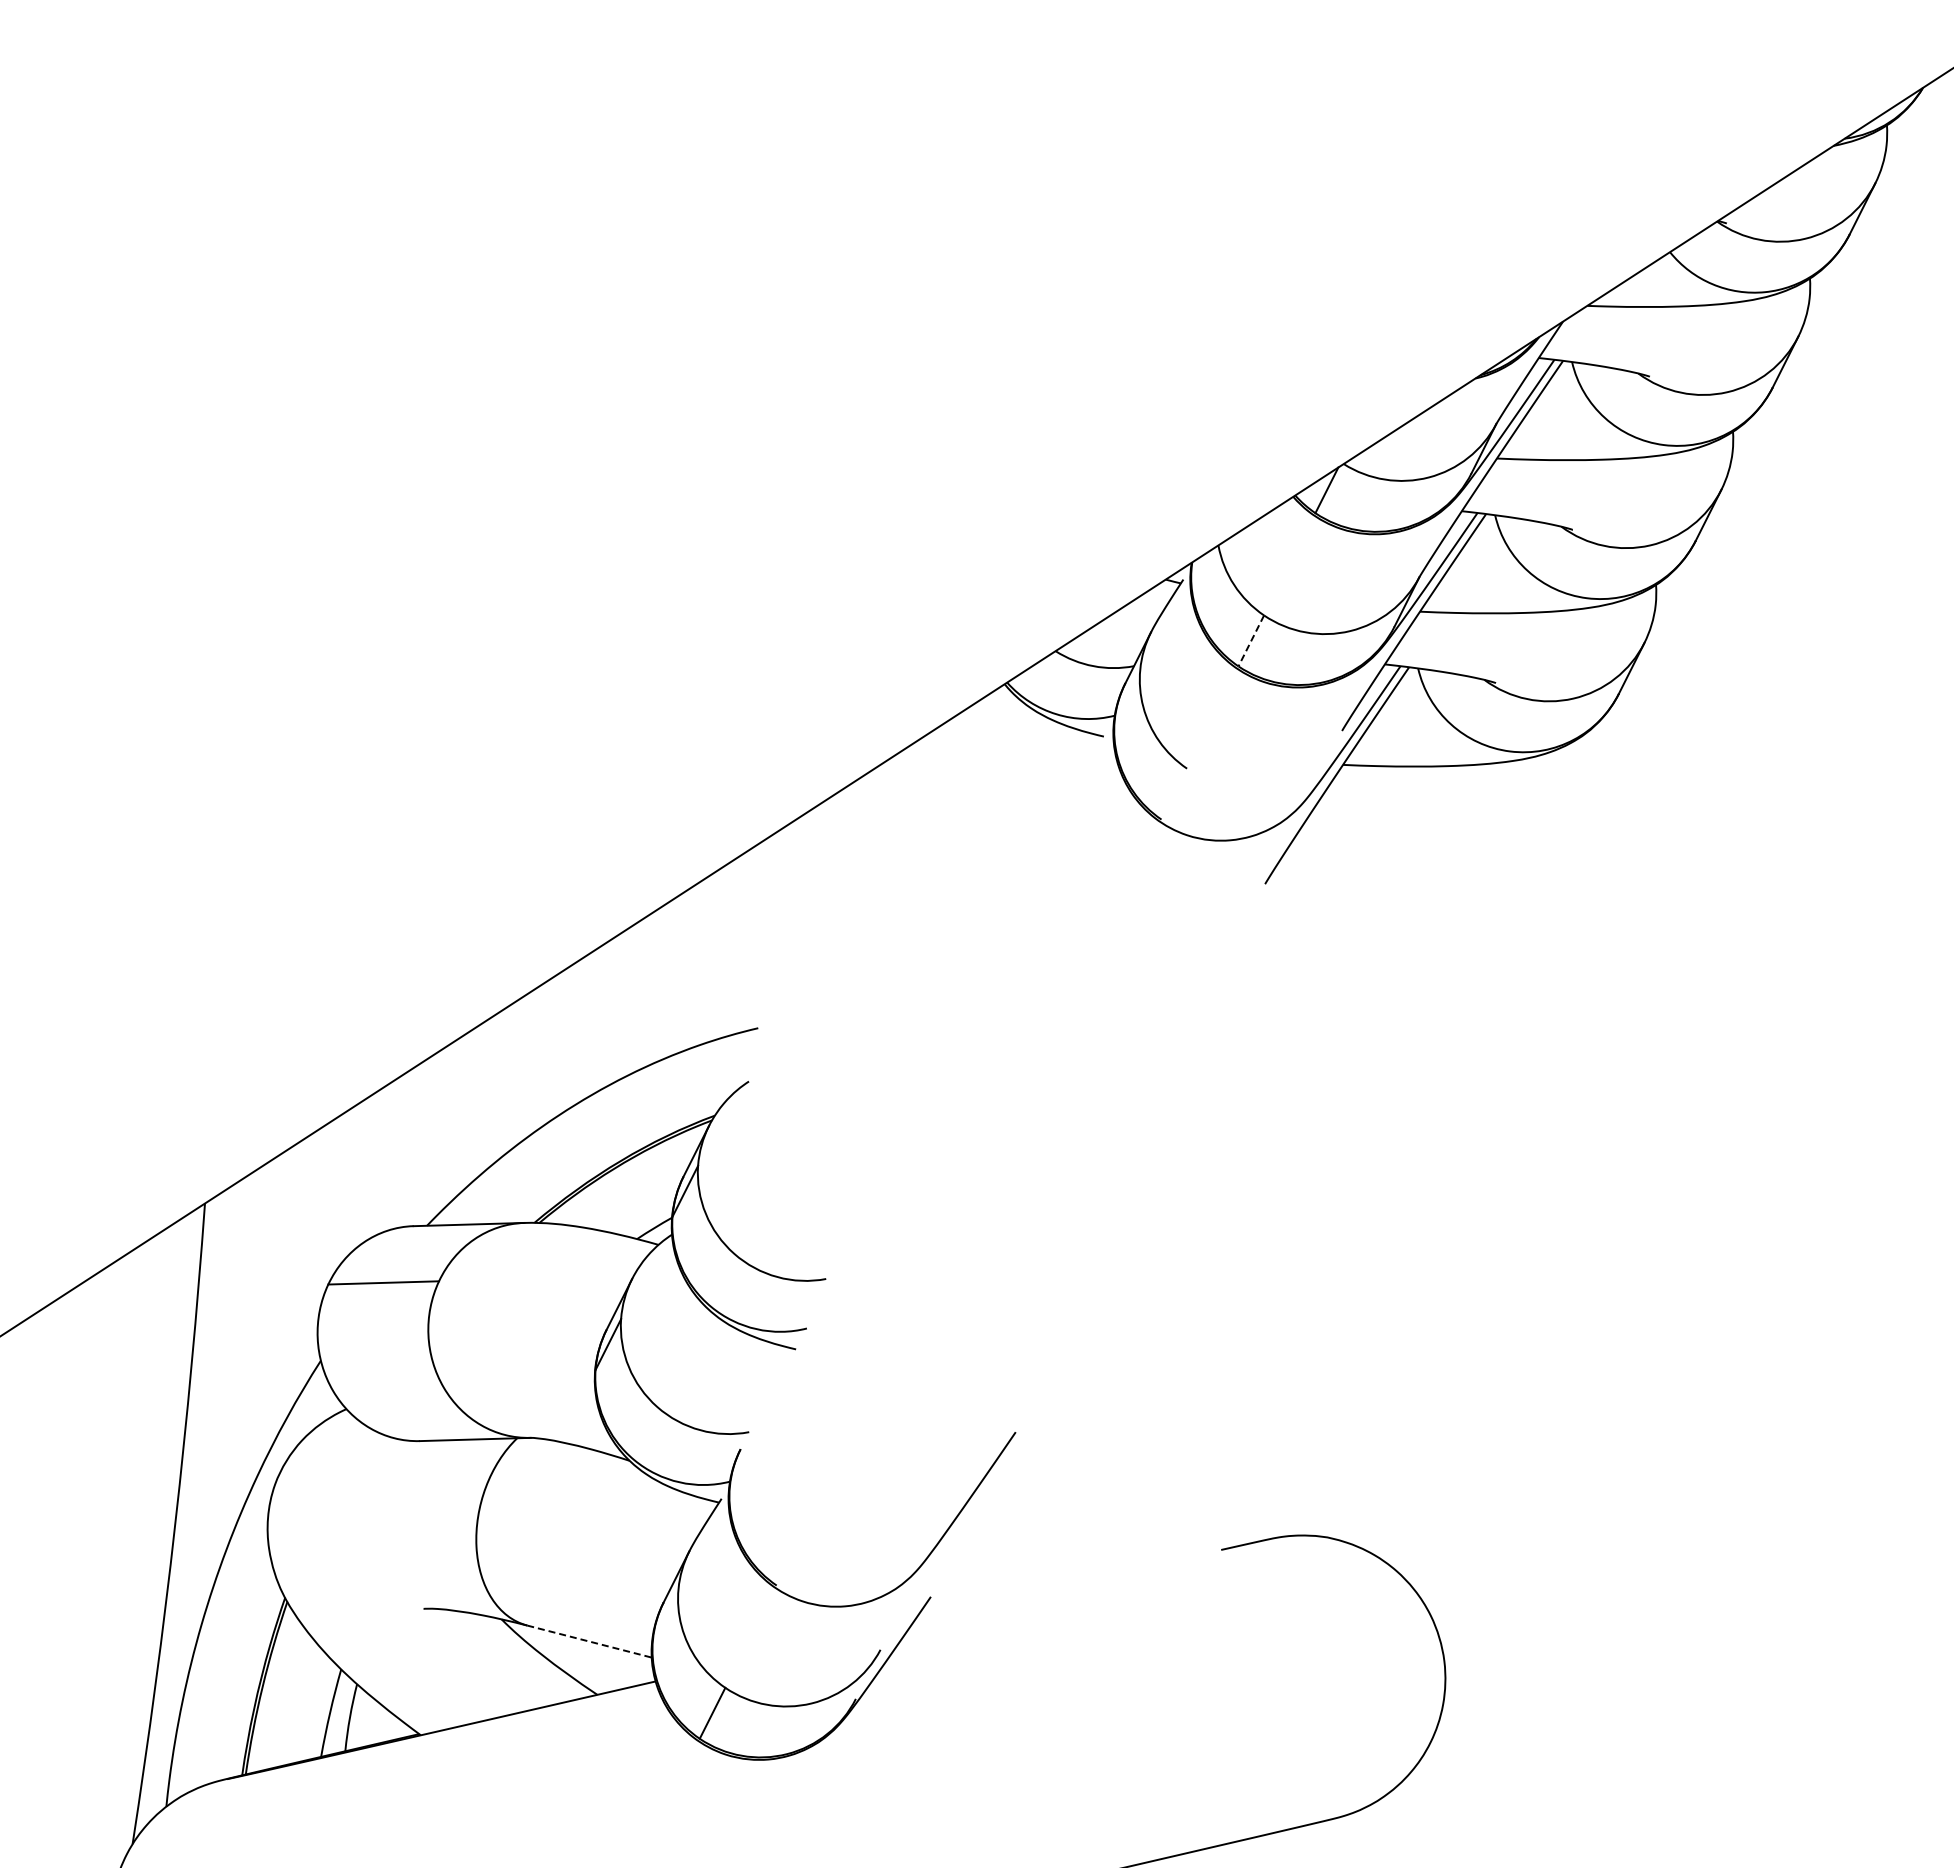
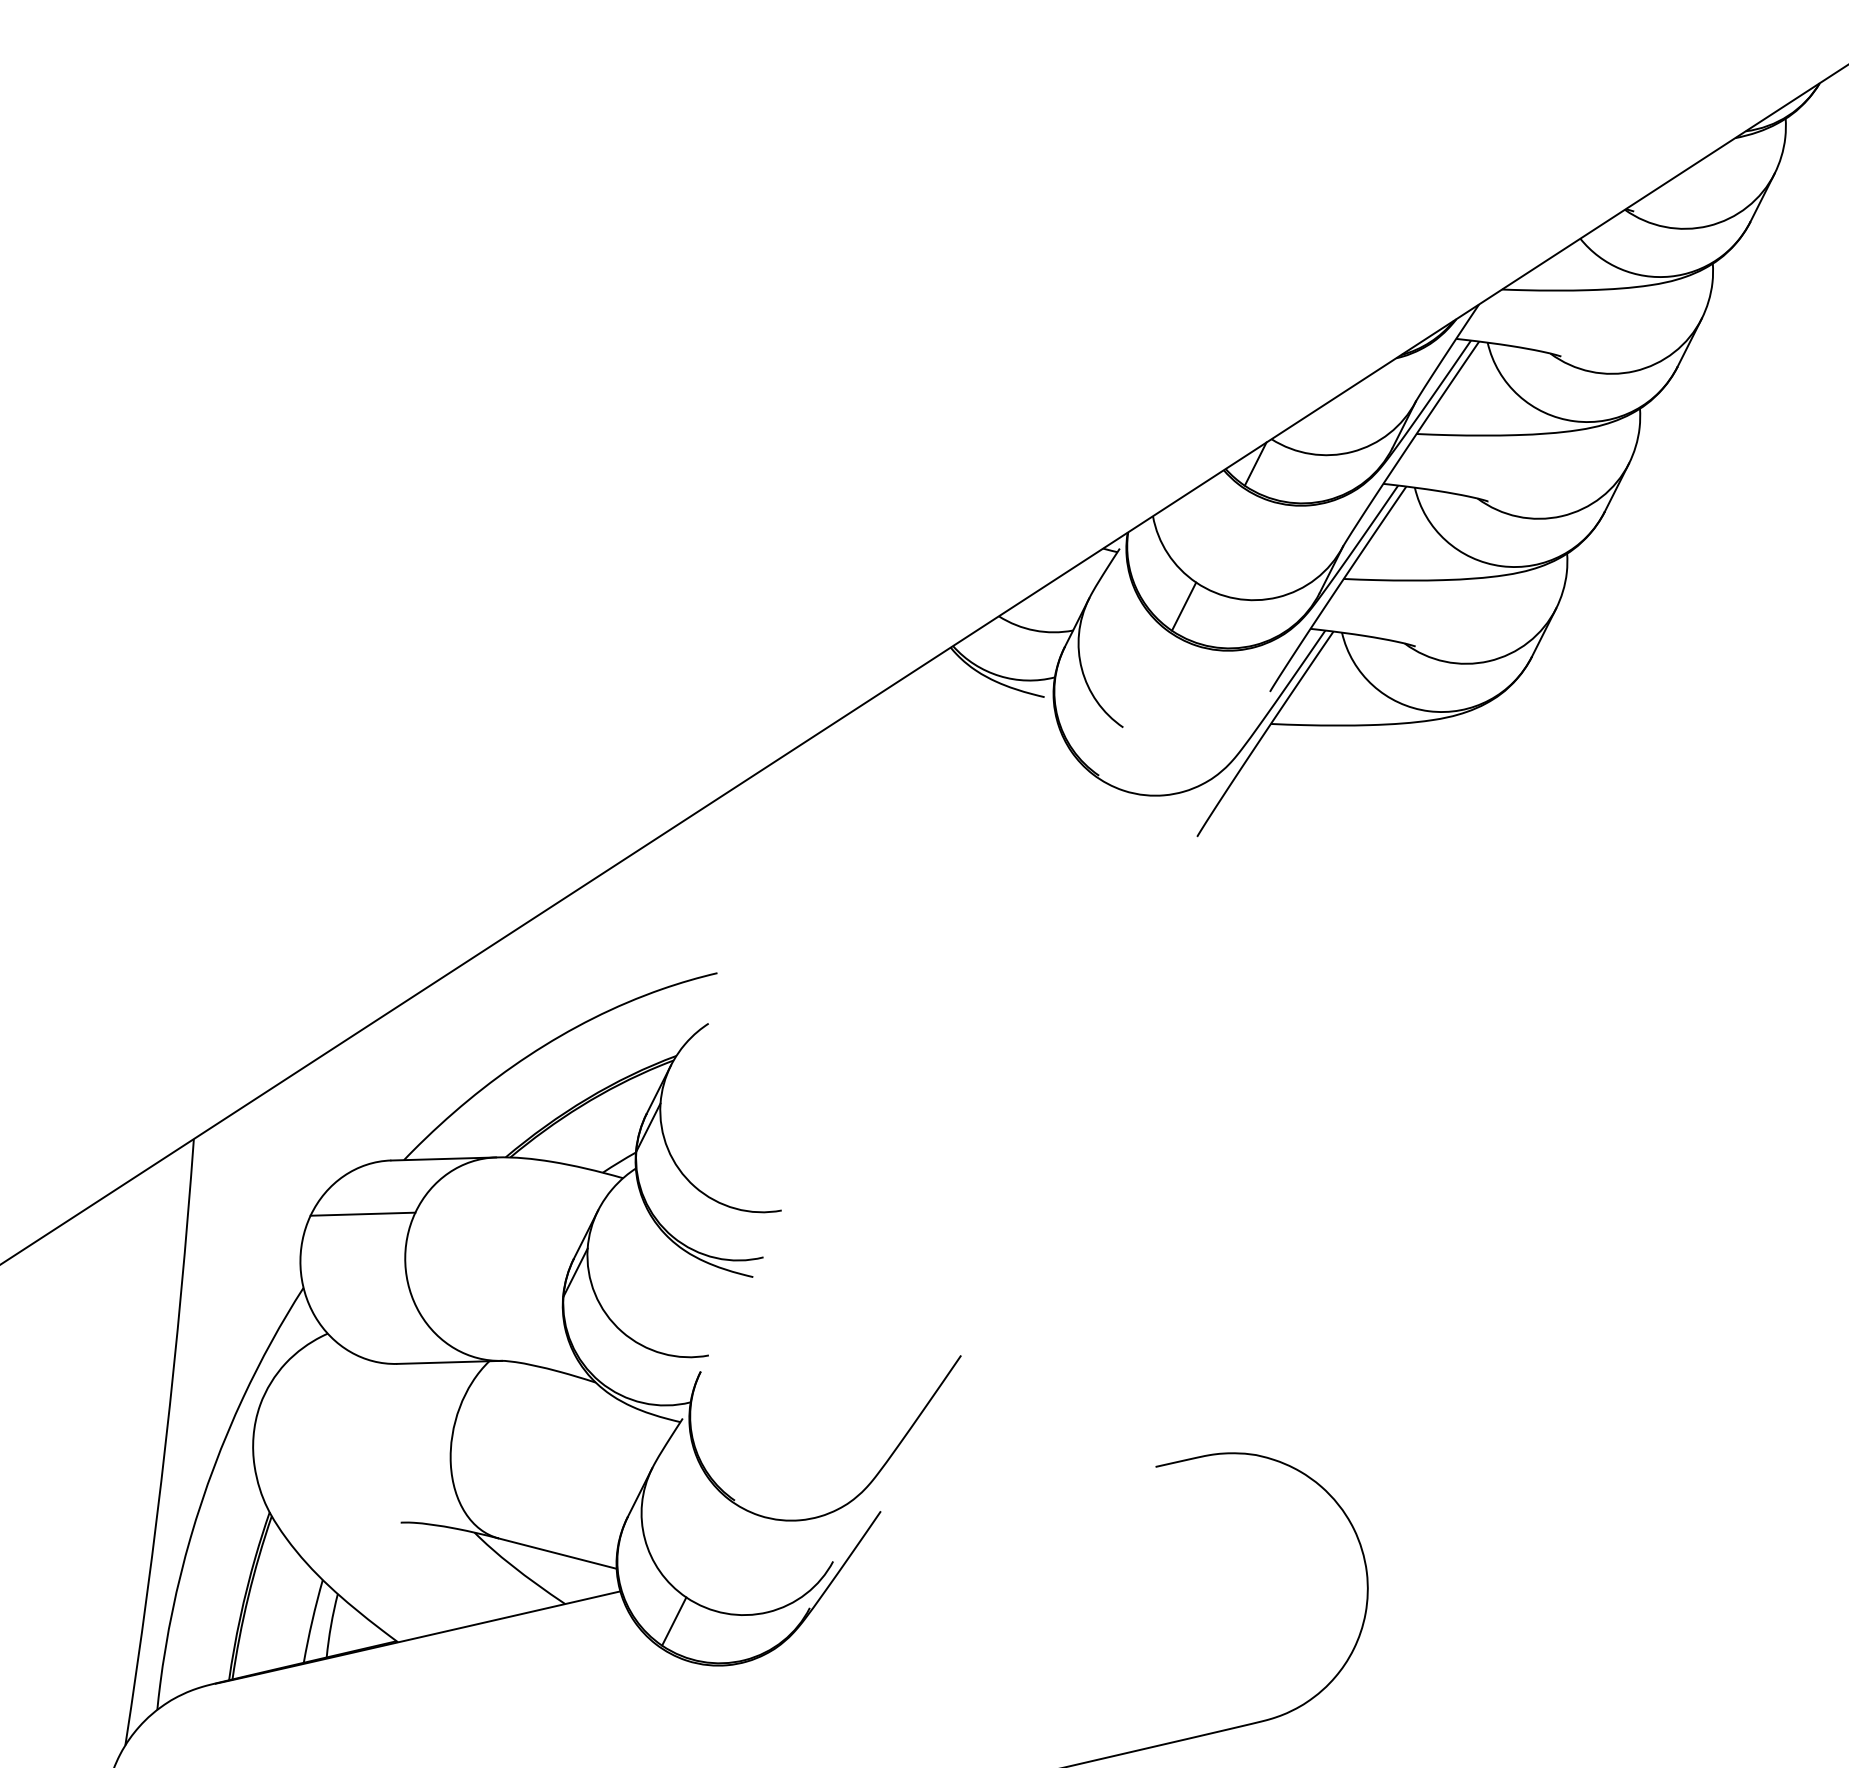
line: (1251, 641) -> (1184, 607), dashed -> solid
line: (589, 1641) -> (557, 1553), dashed -> solid

